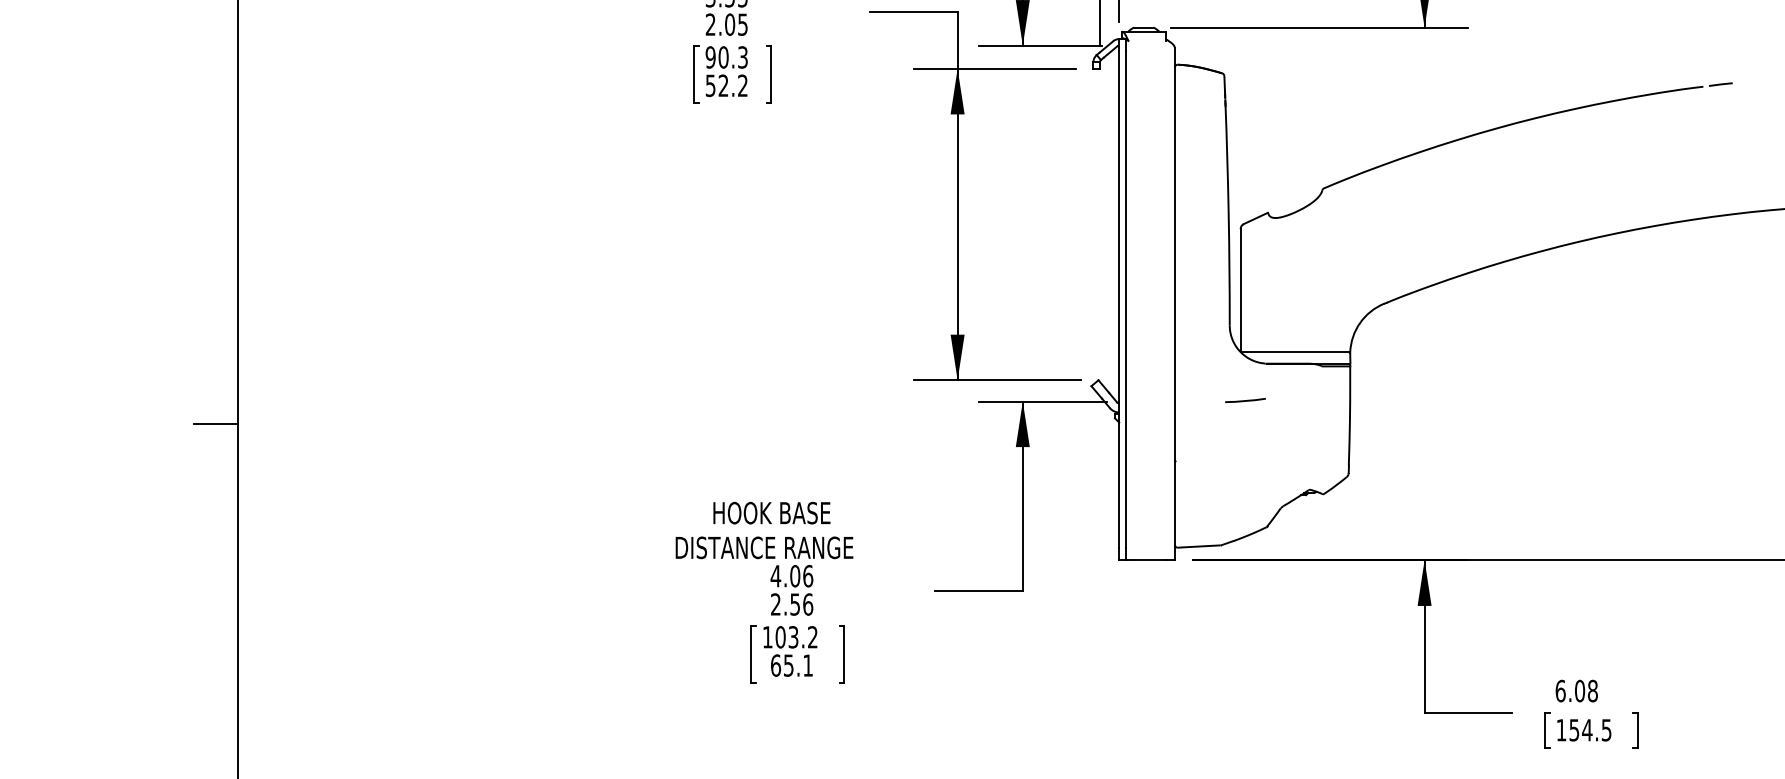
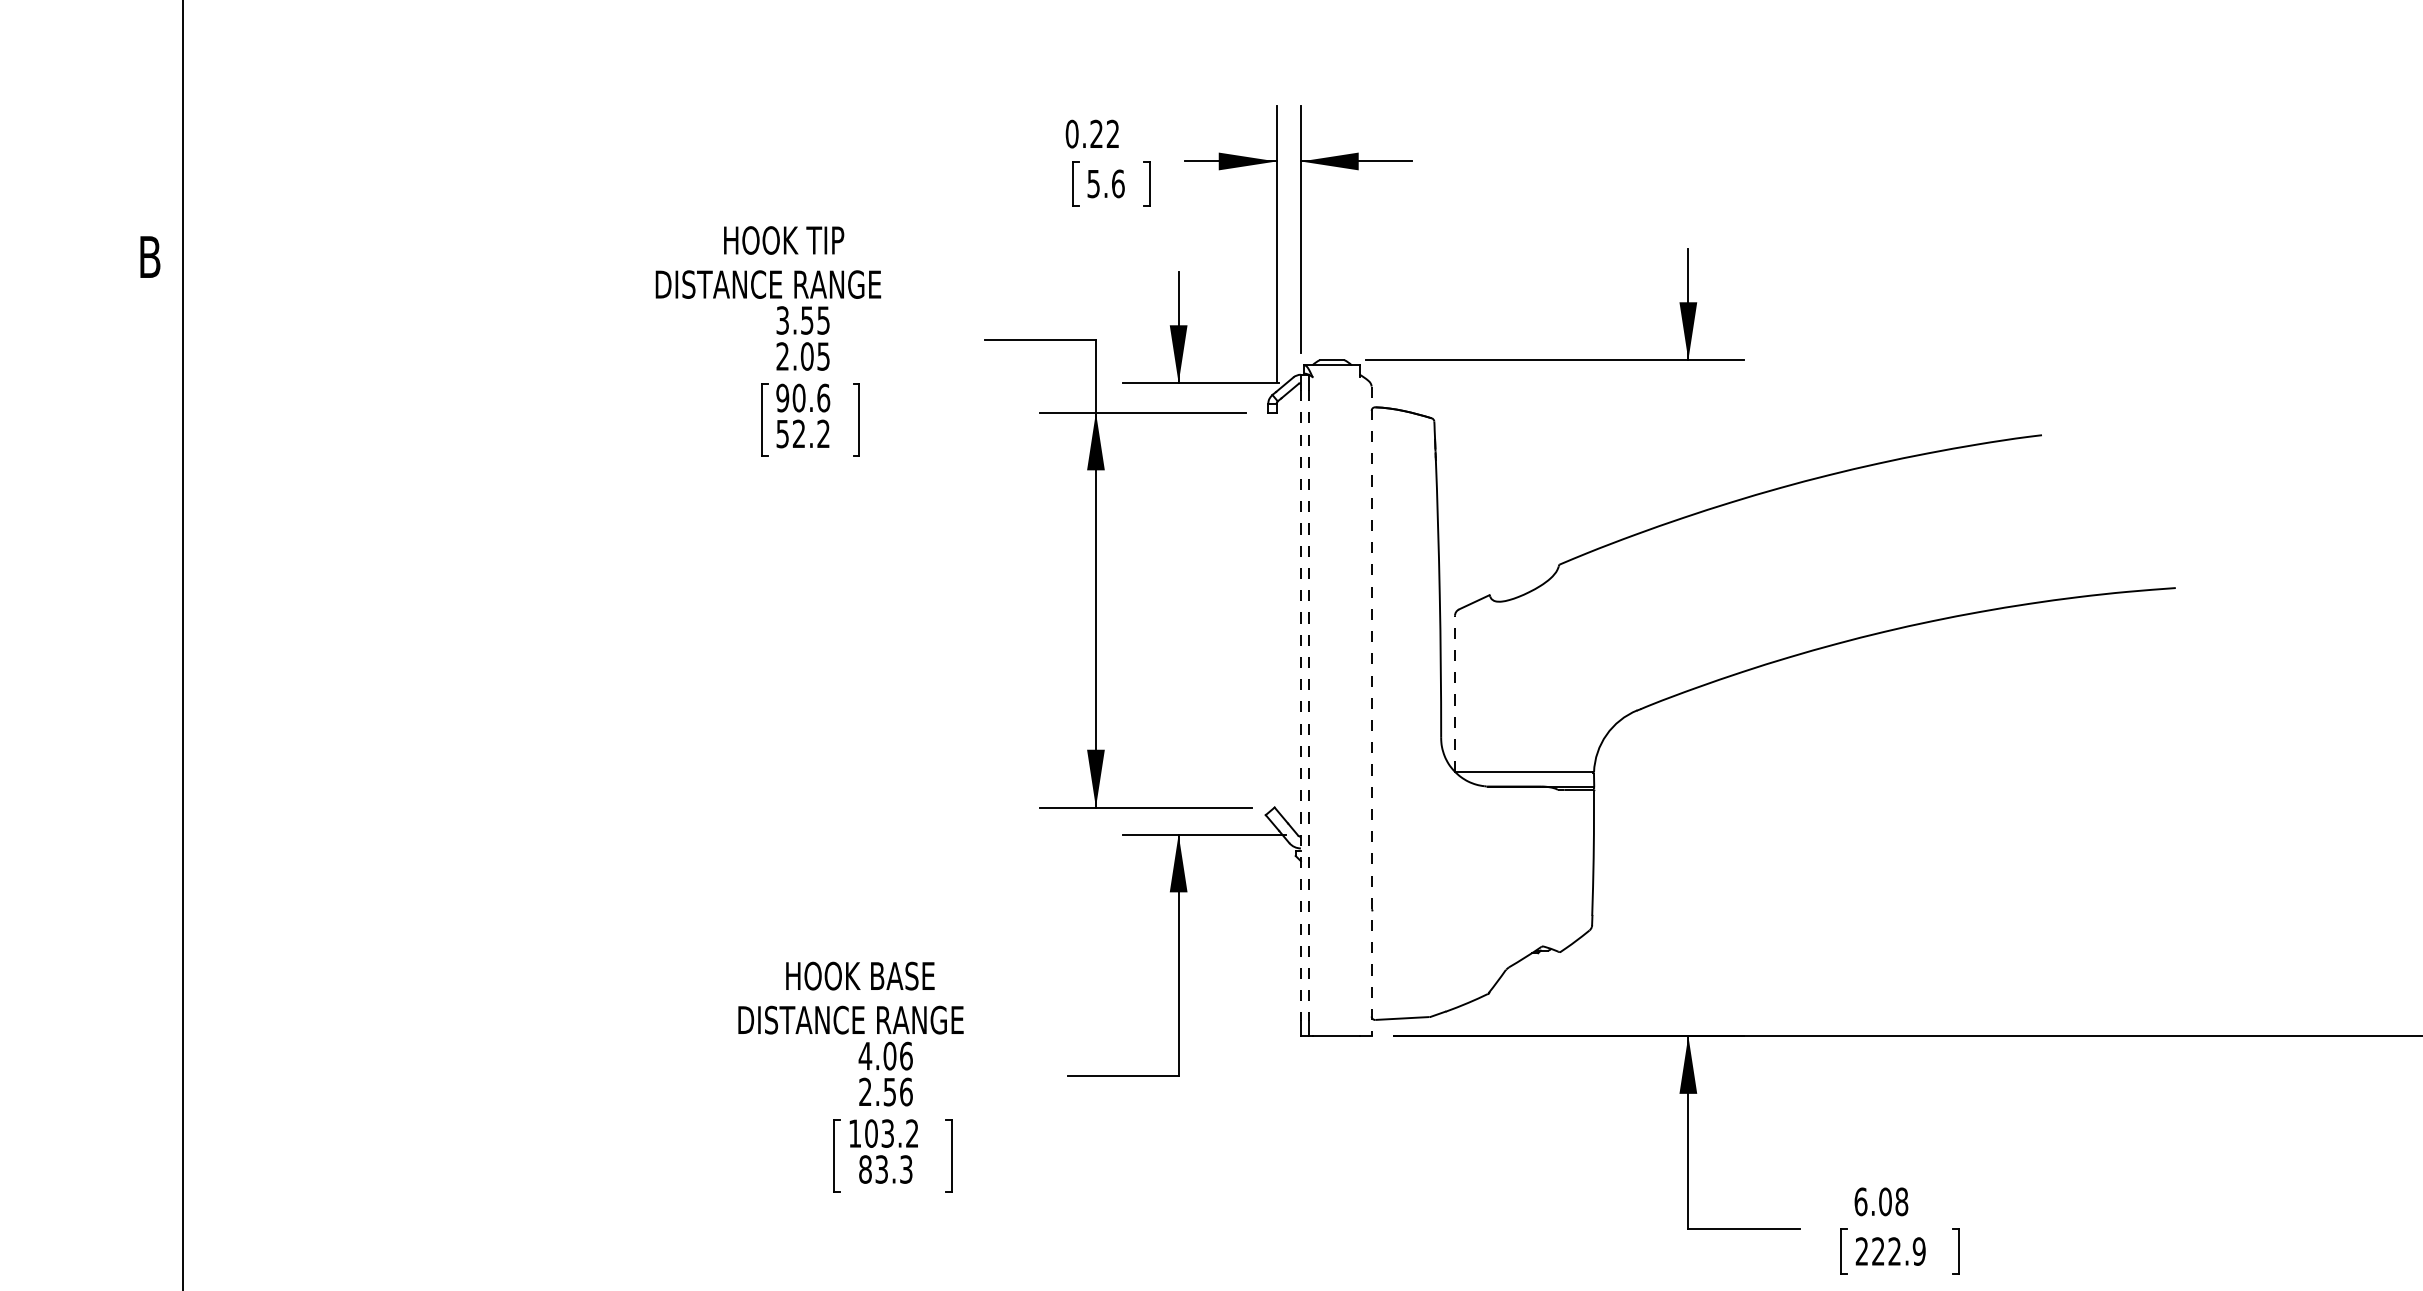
text: (742, 57) -> (823, 397), 90.3 -> 90.6
line: (1721, 84) -> (2064, 432), removed
line: (1241, 290) -> (1455, 693), solid -> dashed
line: (1118, 299) -> (1300, 705), solid -> dashed
line: (1125, 299) -> (1309, 705), solid -> dashed
line: (1174, 304) -> (1371, 711), solid -> dashed
line: (1244, 400) -> (1460, 833), removed
line: (215, 424) -> (154, 863), removed
text: (791, 665) -> (885, 1169), 65.1 -> 83.3
text: (1583, 730) -> (1890, 1251), 154.5 -> 222.9

